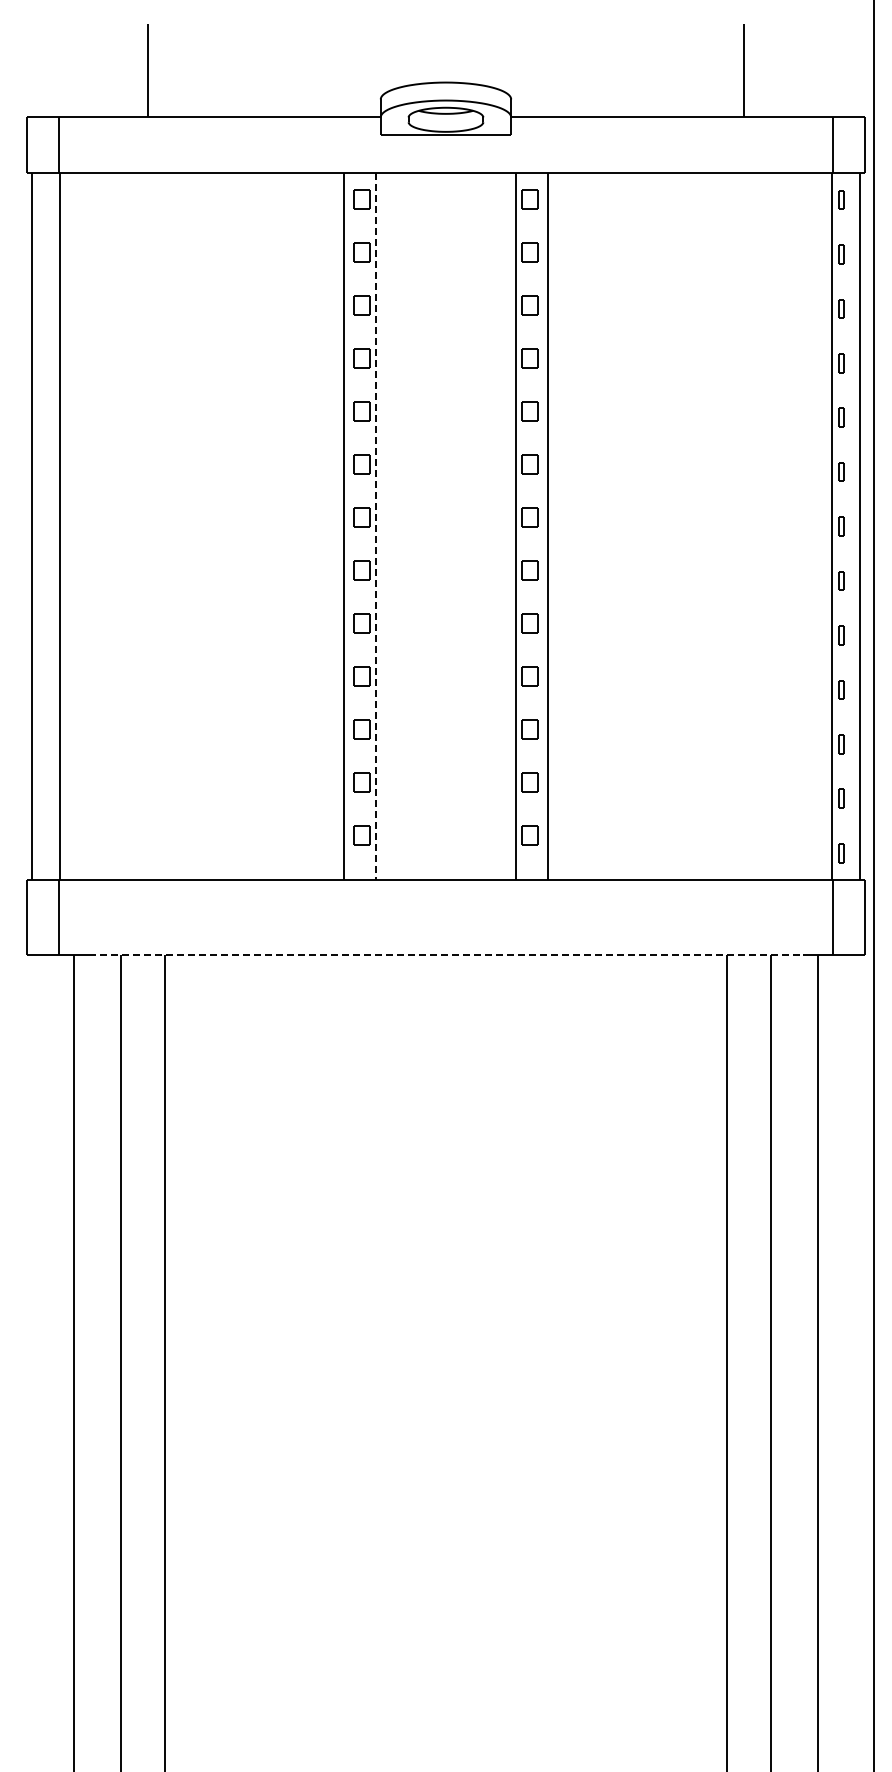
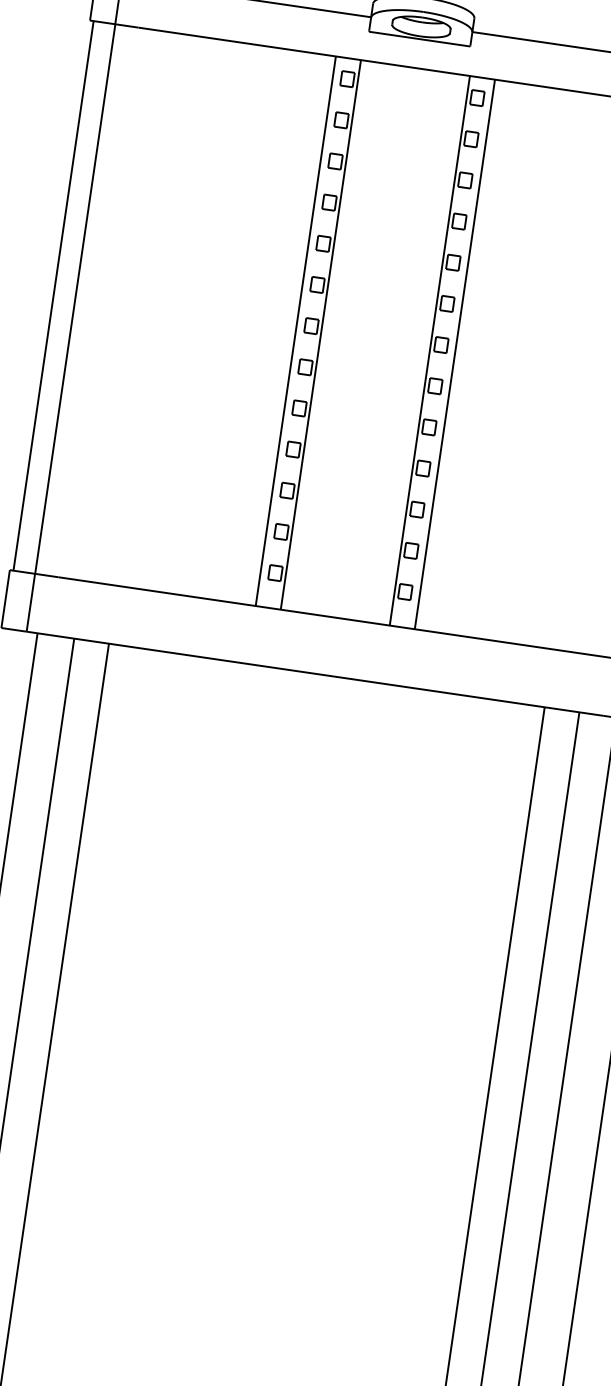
line: (375, 526) -> (320, 334), dashed -> solid
line: (446, 954) -> (327, 675), dashed -> solid

